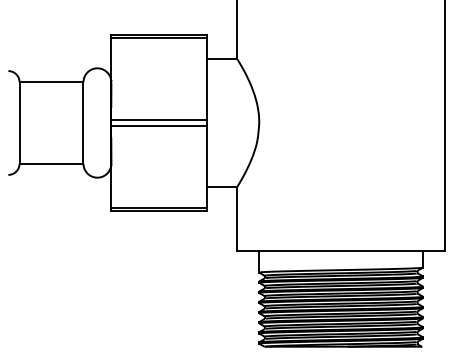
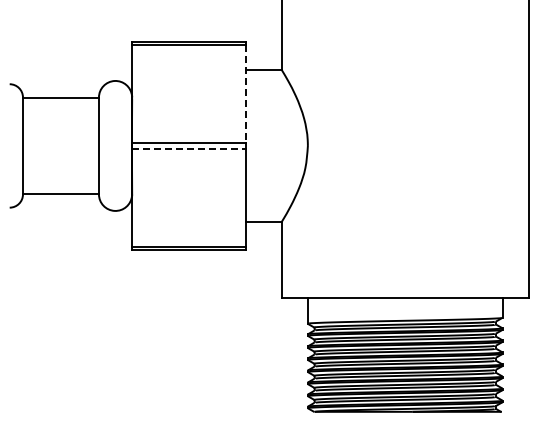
line: (207, 78) -> (246, 93), solid -> dashed
line: (159, 125) -> (189, 149), solid -> dashed

